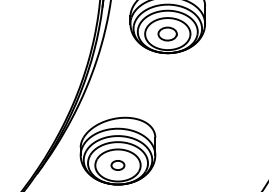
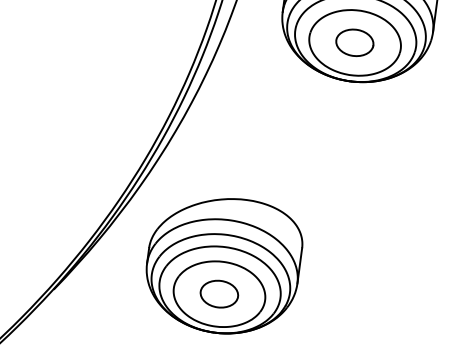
part: (117, 165) -> (218, 294), size x1.43

